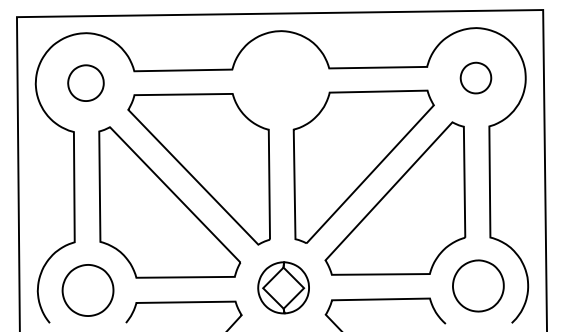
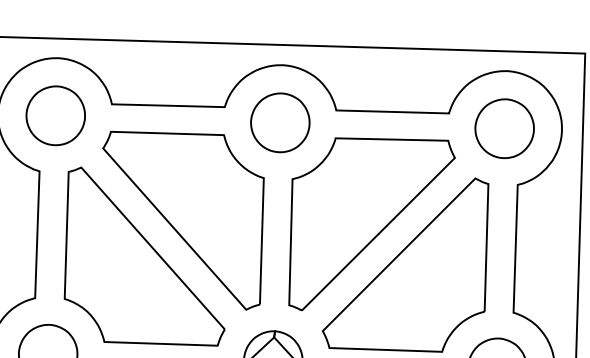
part: (475, 77) -> (504, 127), size x1.67
part: (280, 80) -> (279, 121), added
part: (85, 82) -> (55, 114), size x1.43

